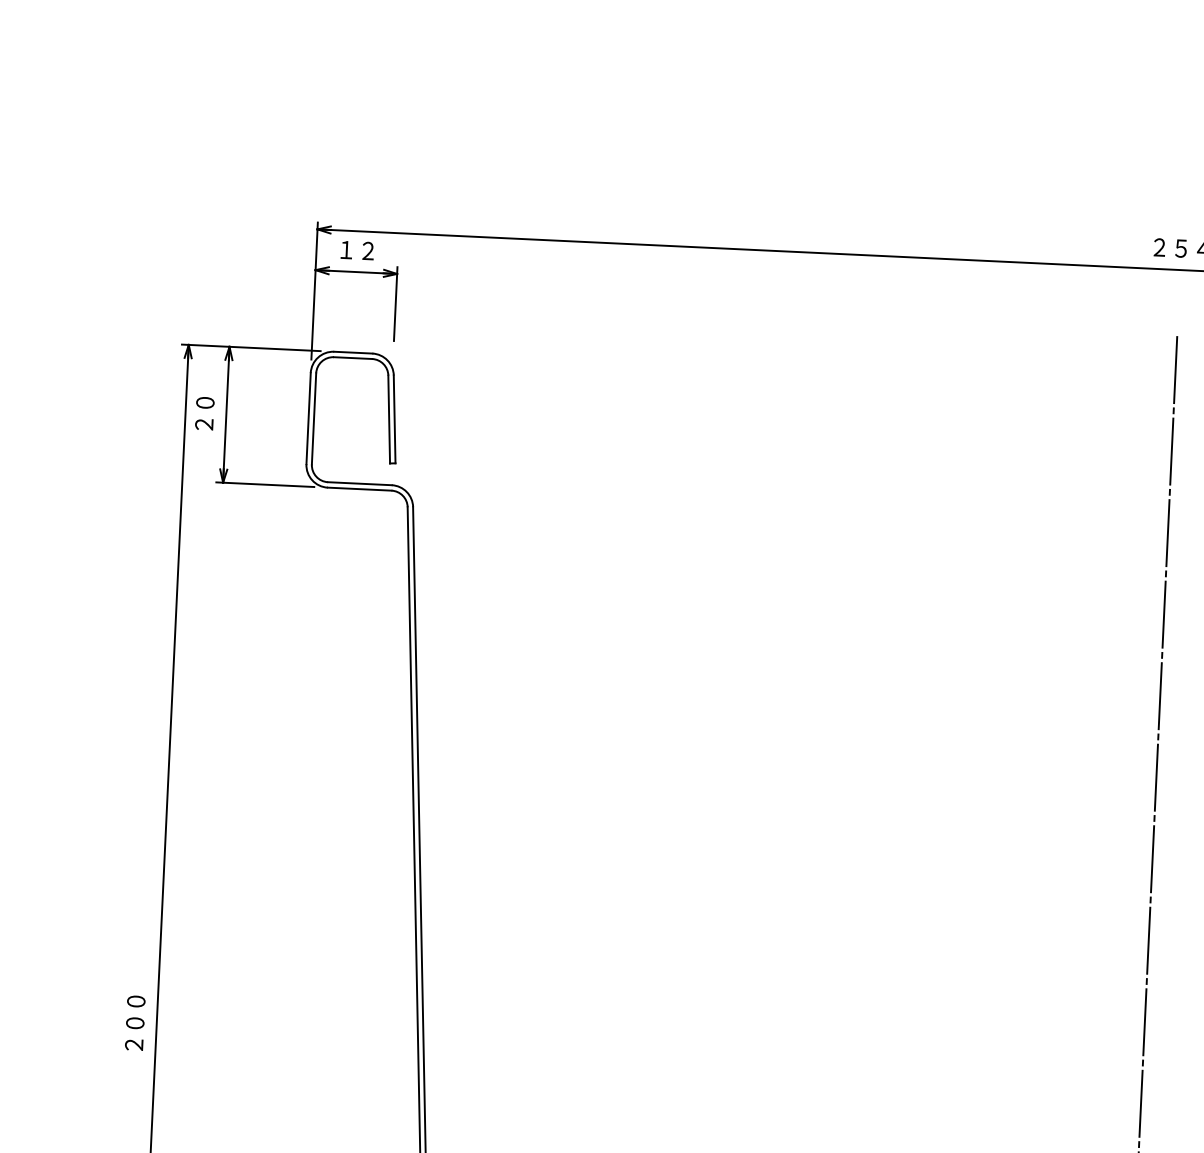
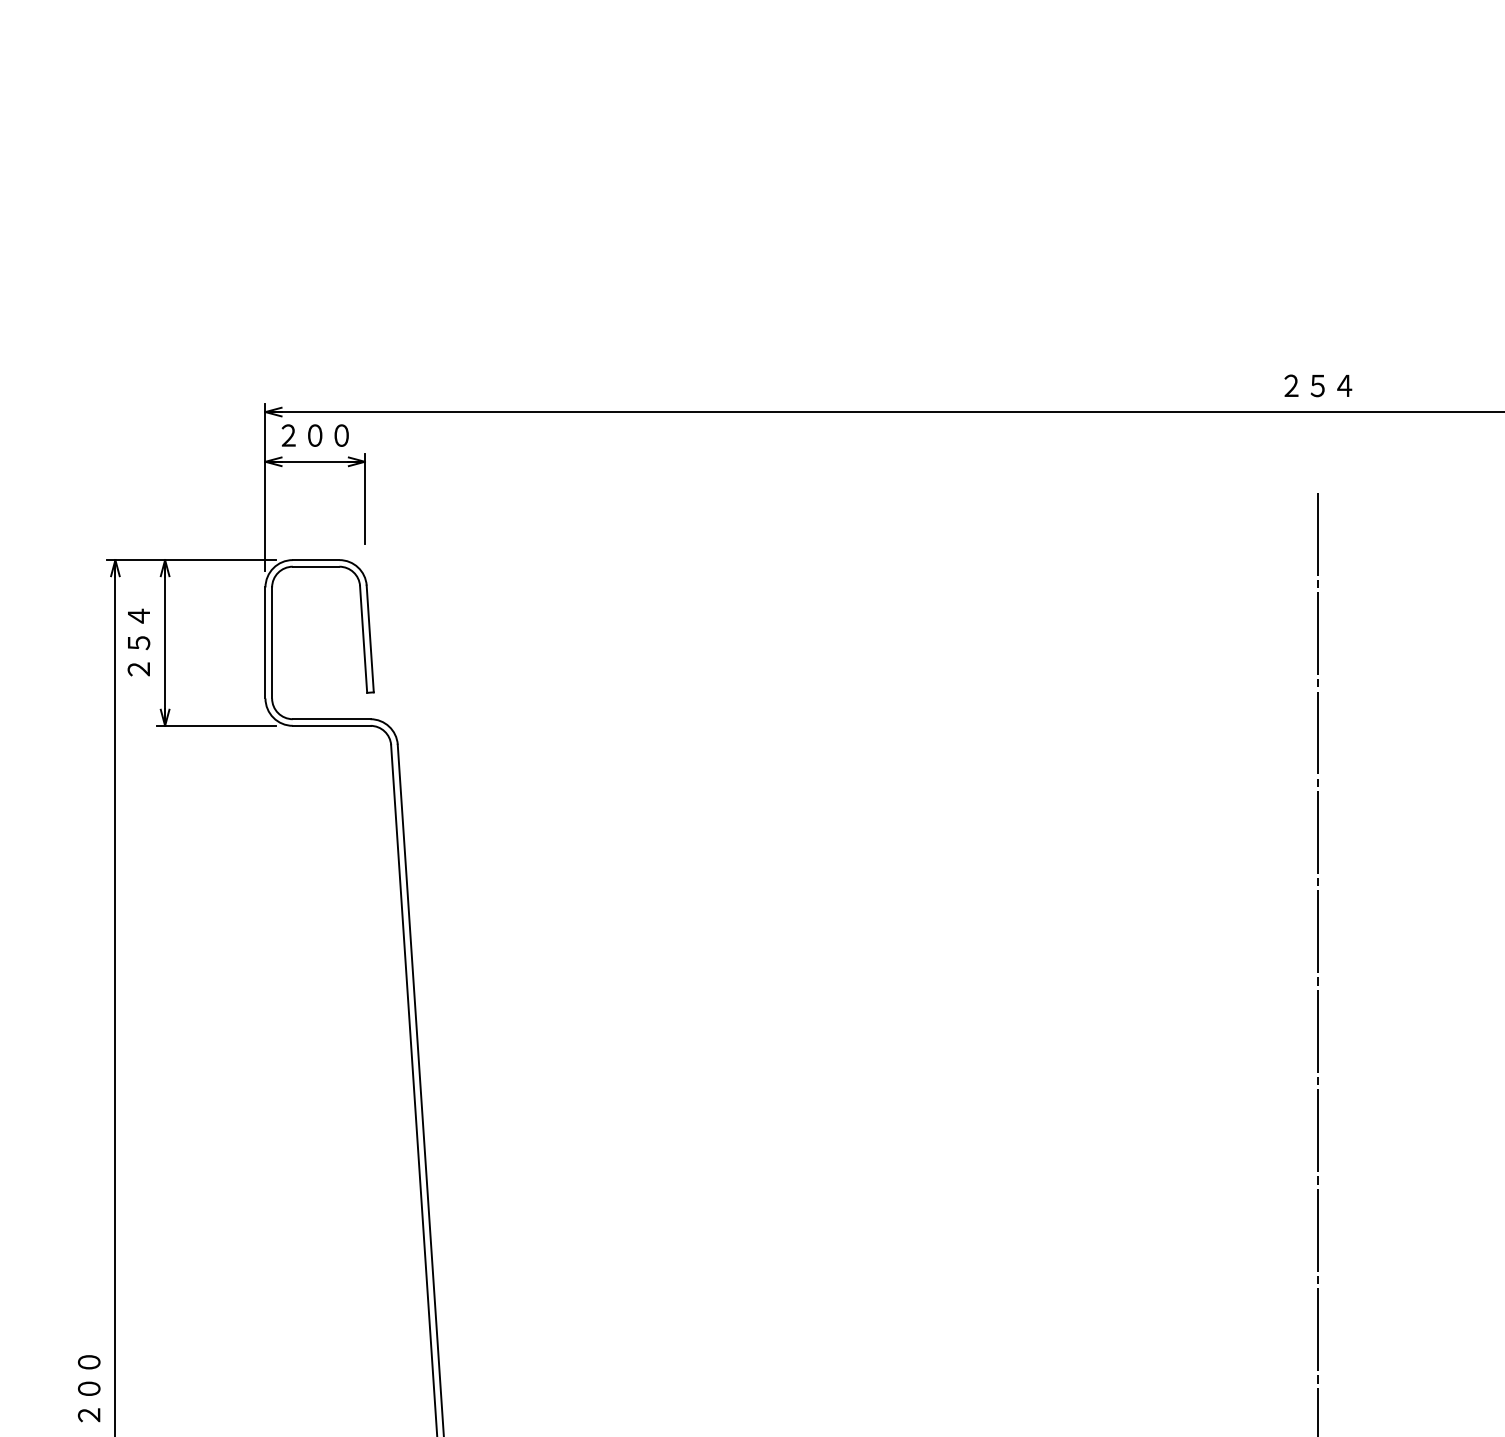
text: (356, 250) -> (314, 435), １２ -> ２００
text: (204, 413) -> (138, 642), ２０ -> ２５４

